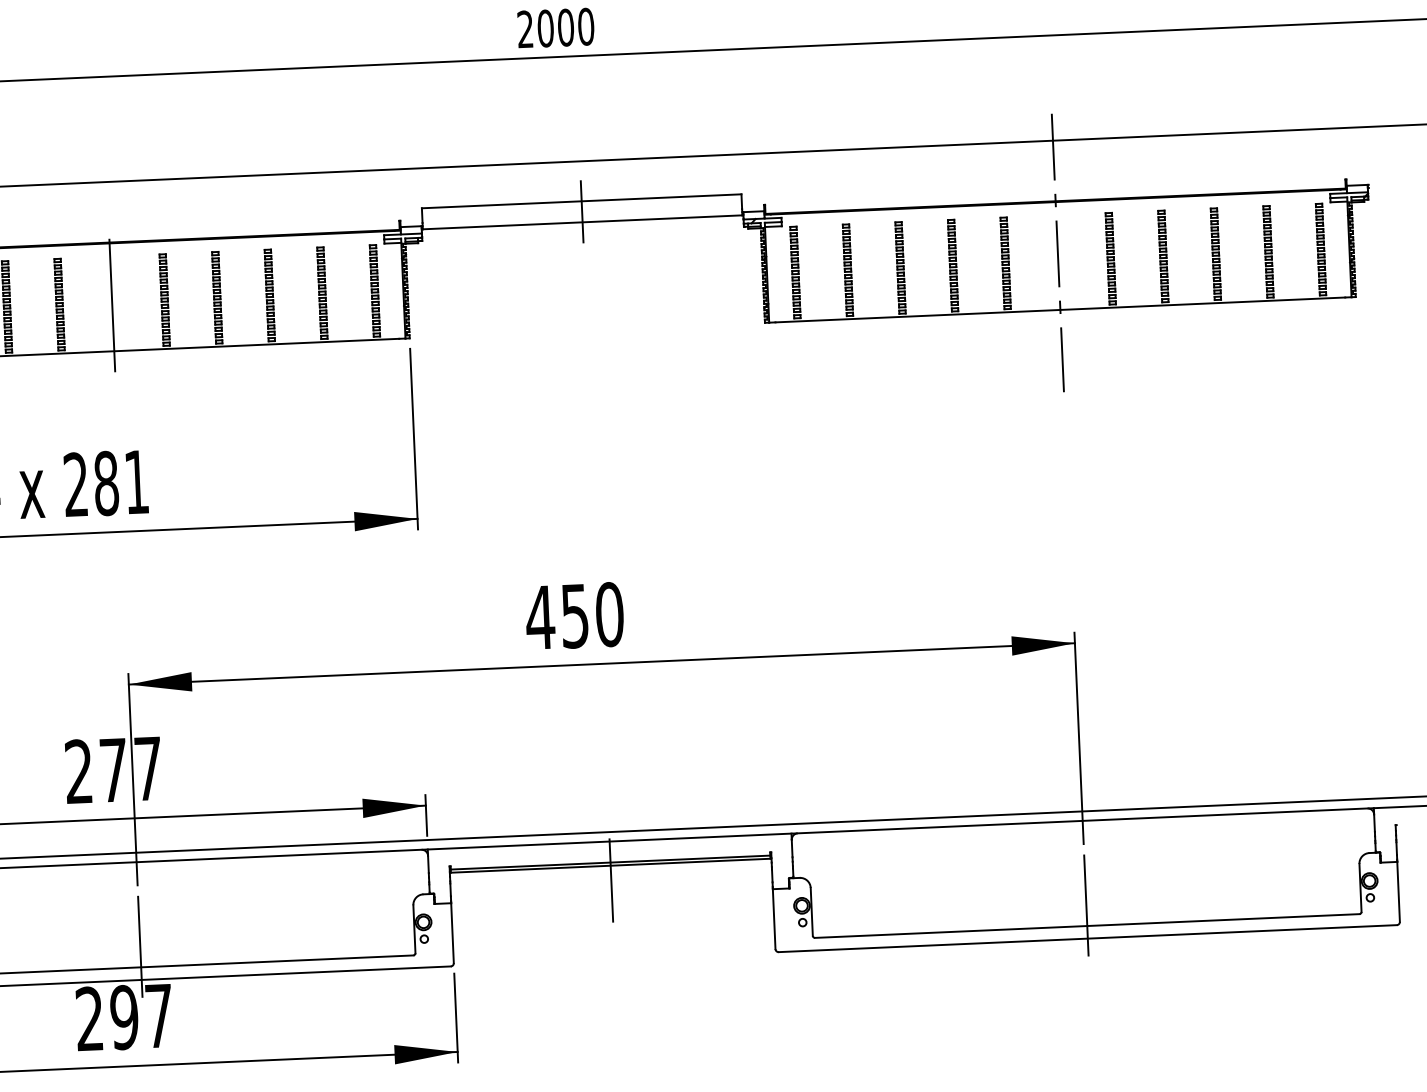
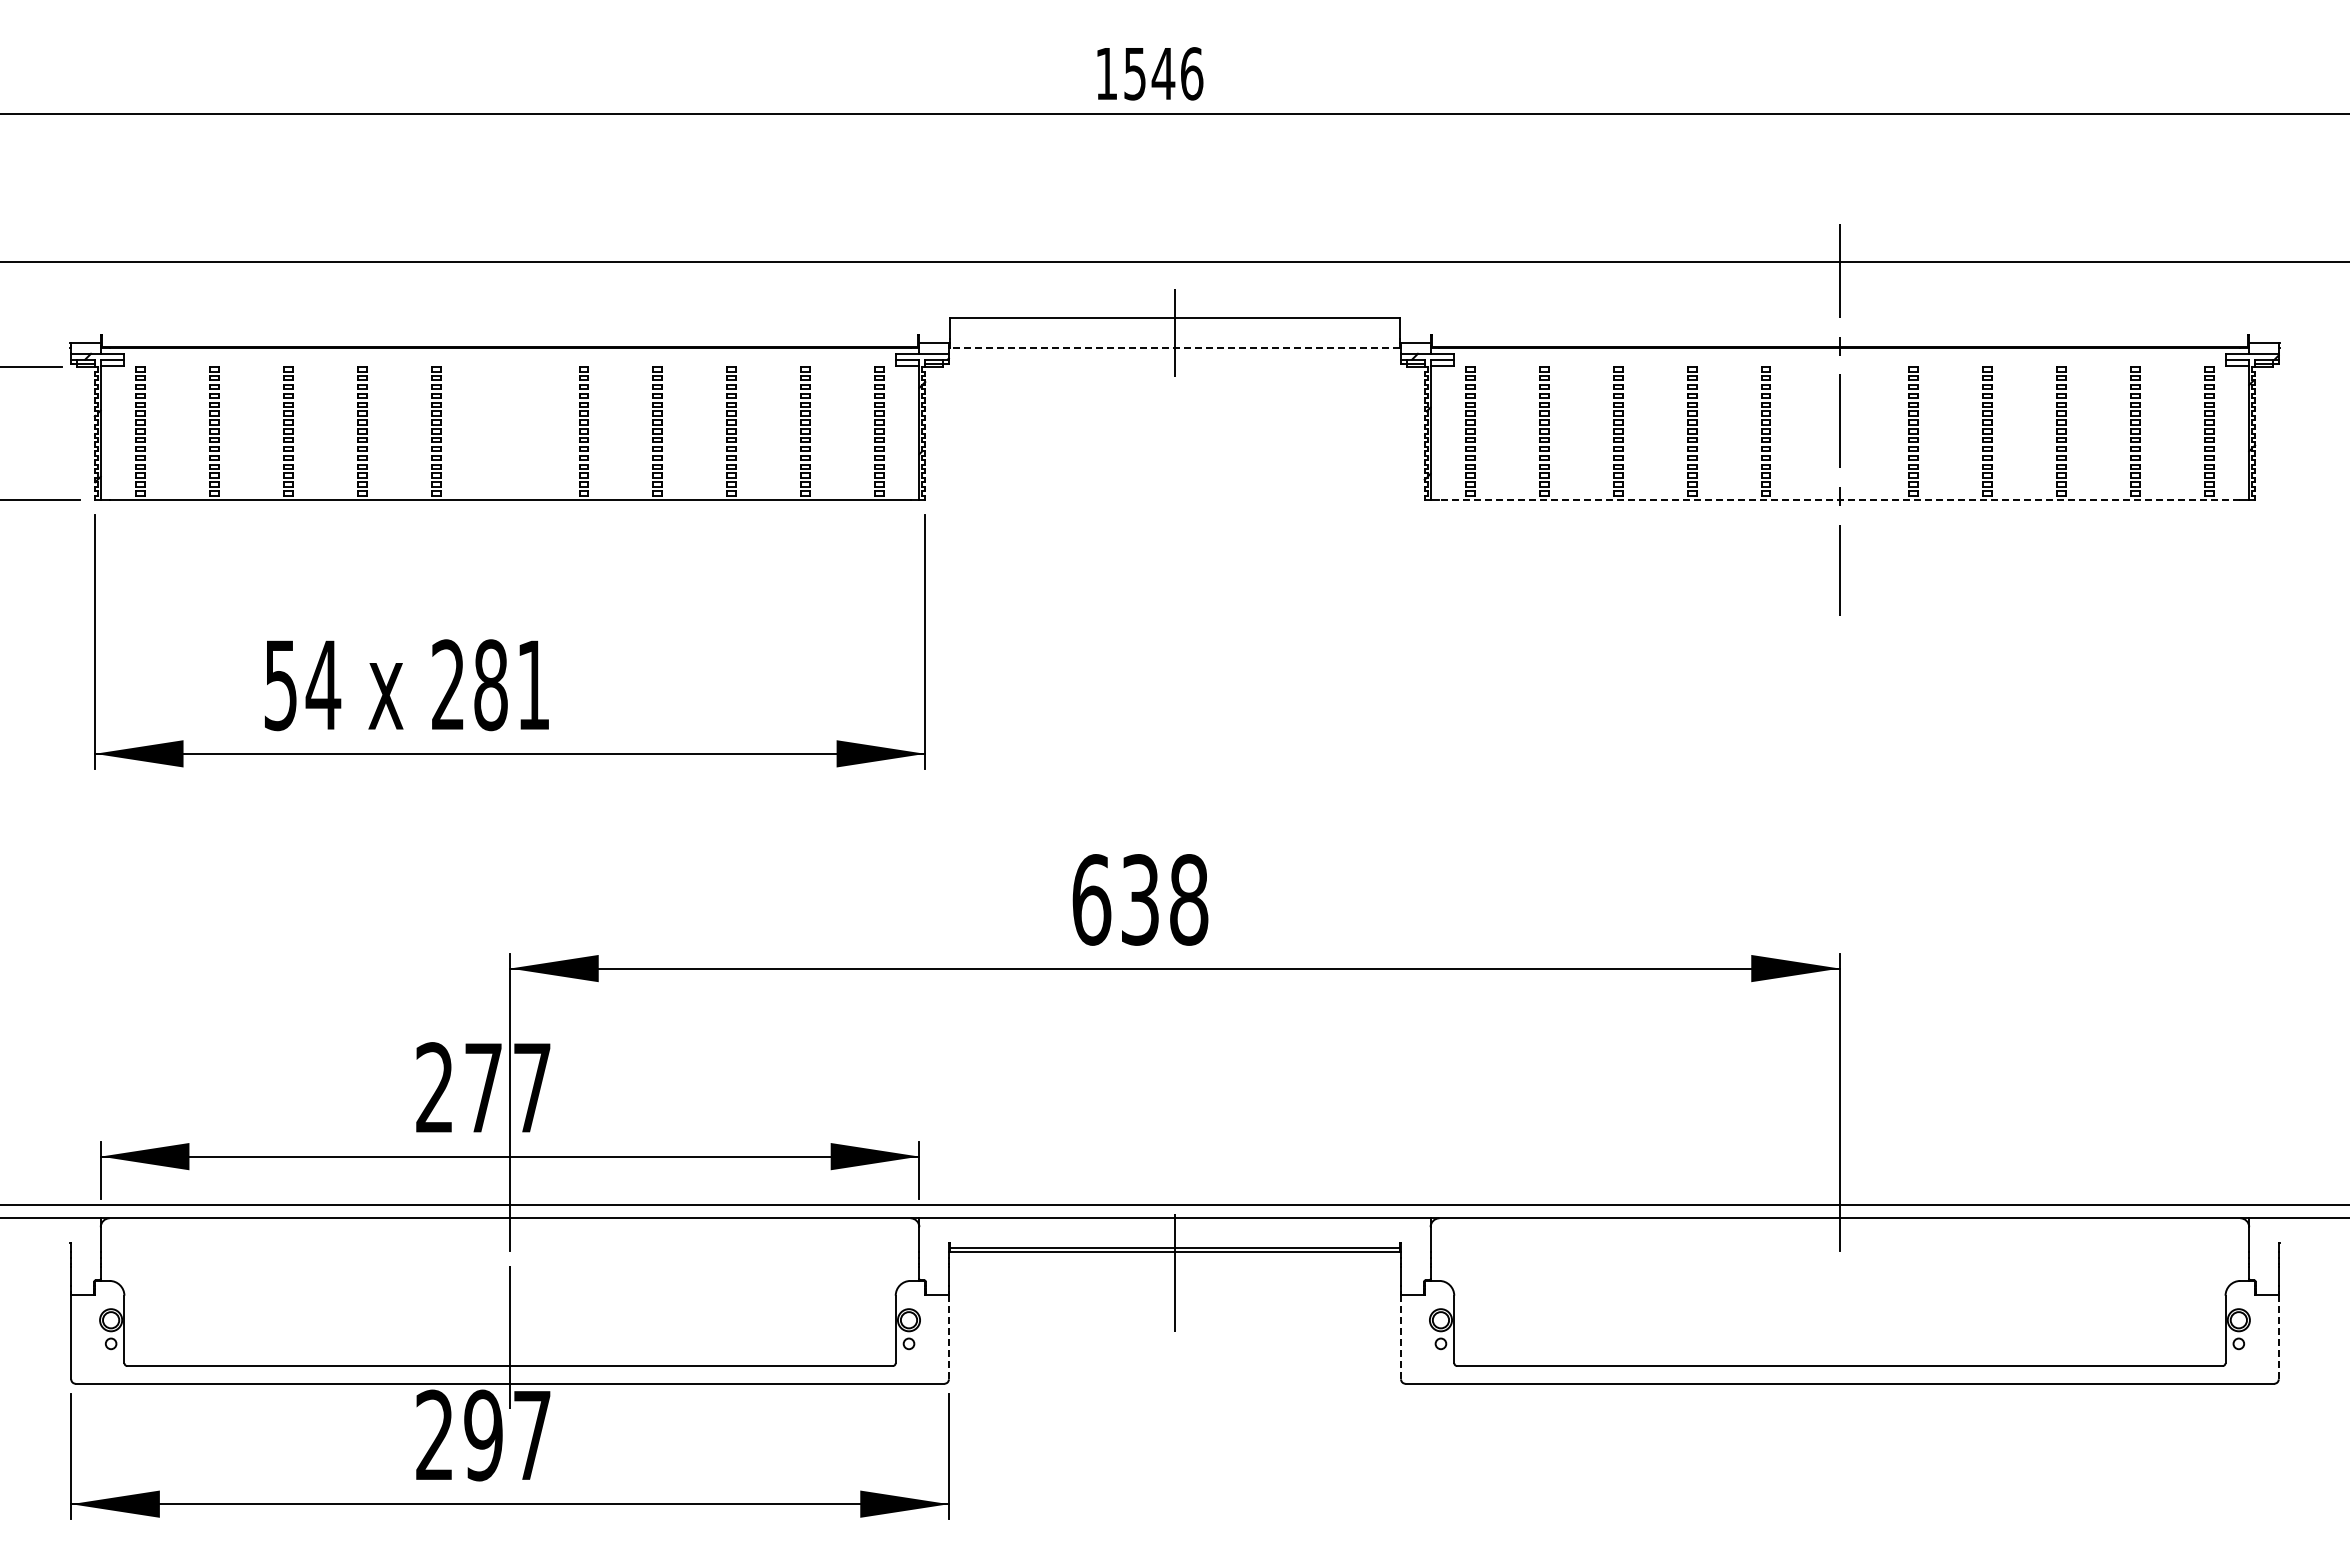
text: (555, 27) -> (1149, 73), 2000 -> 1546
line: (582, 222) -> (1174, 347), solid -> dashed
line: (112, 301) -> (510, 429), removed
line: (1060, 310) -> (1839, 500), solid -> dashed
text: (574, 615) -> (1139, 899), 450 -> 638
line: (1398, 891) -> (2278, 1336), solid -> dashed
line: (1086, 905) -> (1839, 1336), removed
line: (774, 918) -> (1401, 1336), solid -> dashed
line: (452, 932) -> (948, 1336), solid -> dashed

